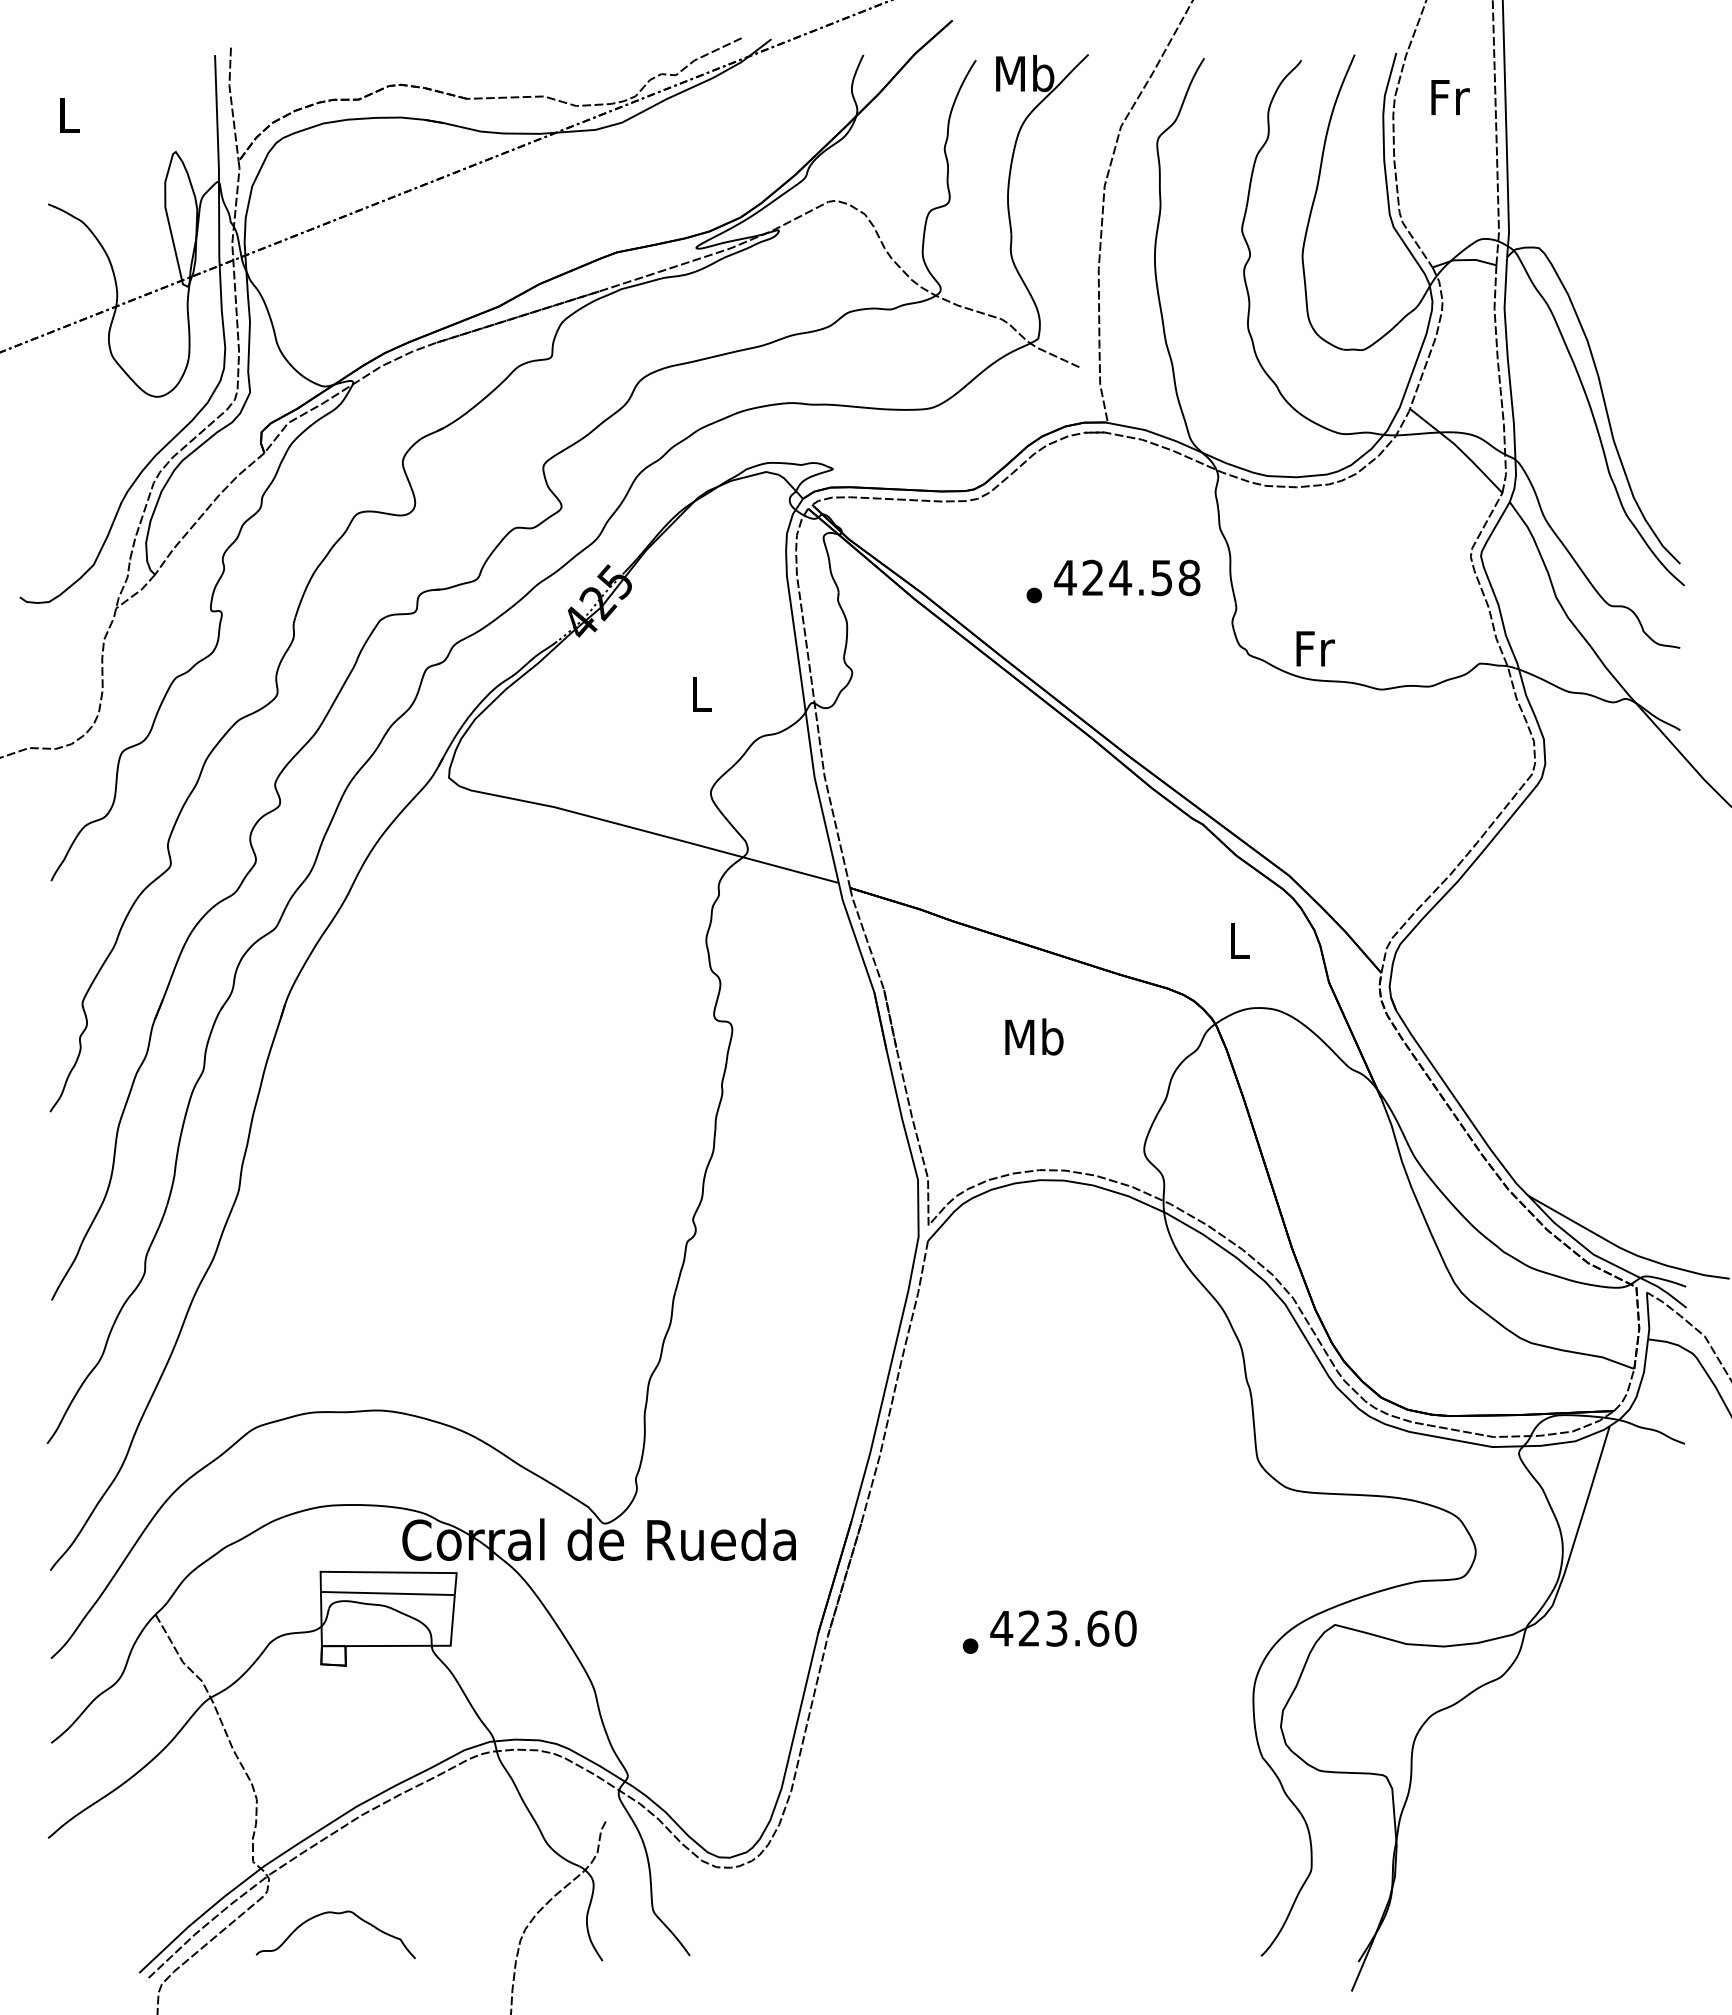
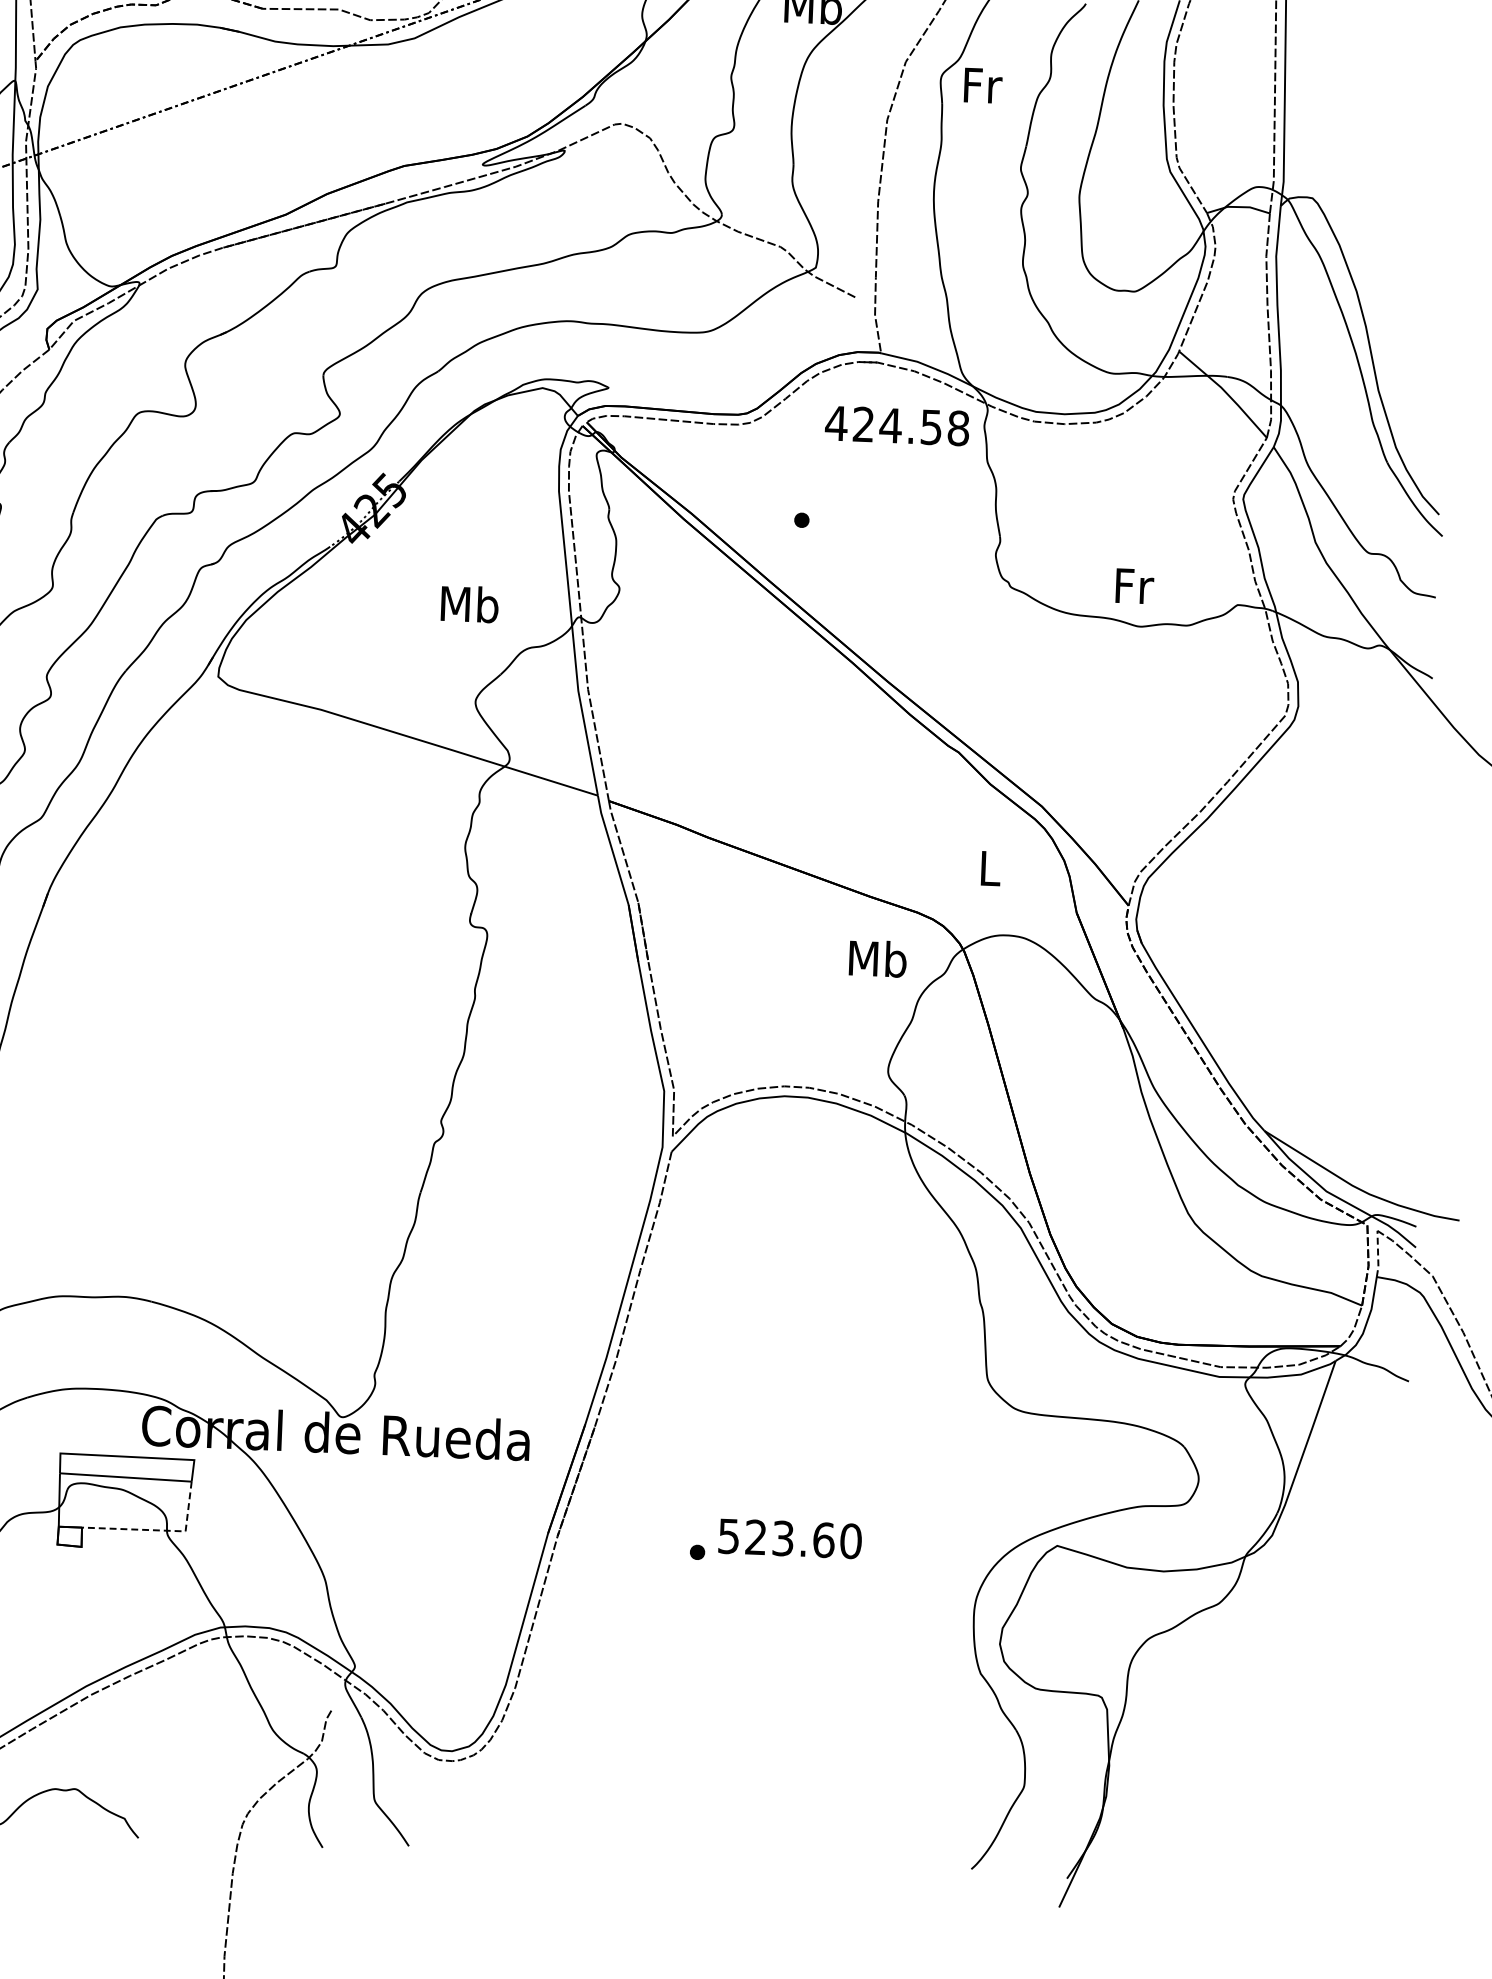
text: (1450, 97) -> (983, 85), moved
text: (1127, 577) -> (897, 425), moved
text: (1315, 648) -> (1134, 585), moved
text: (701, 693) -> (470, 603), L -> Mb
text: (1034, 1036) -> (878, 958), moved
line: (1648, 1316) -> (1378, 1254), solid -> dashed
text: (1001, 1628) -> (728, 1536), 423.60 -> 523.60
line: (423, 1645) -> (158, 1530), solid -> dashed

